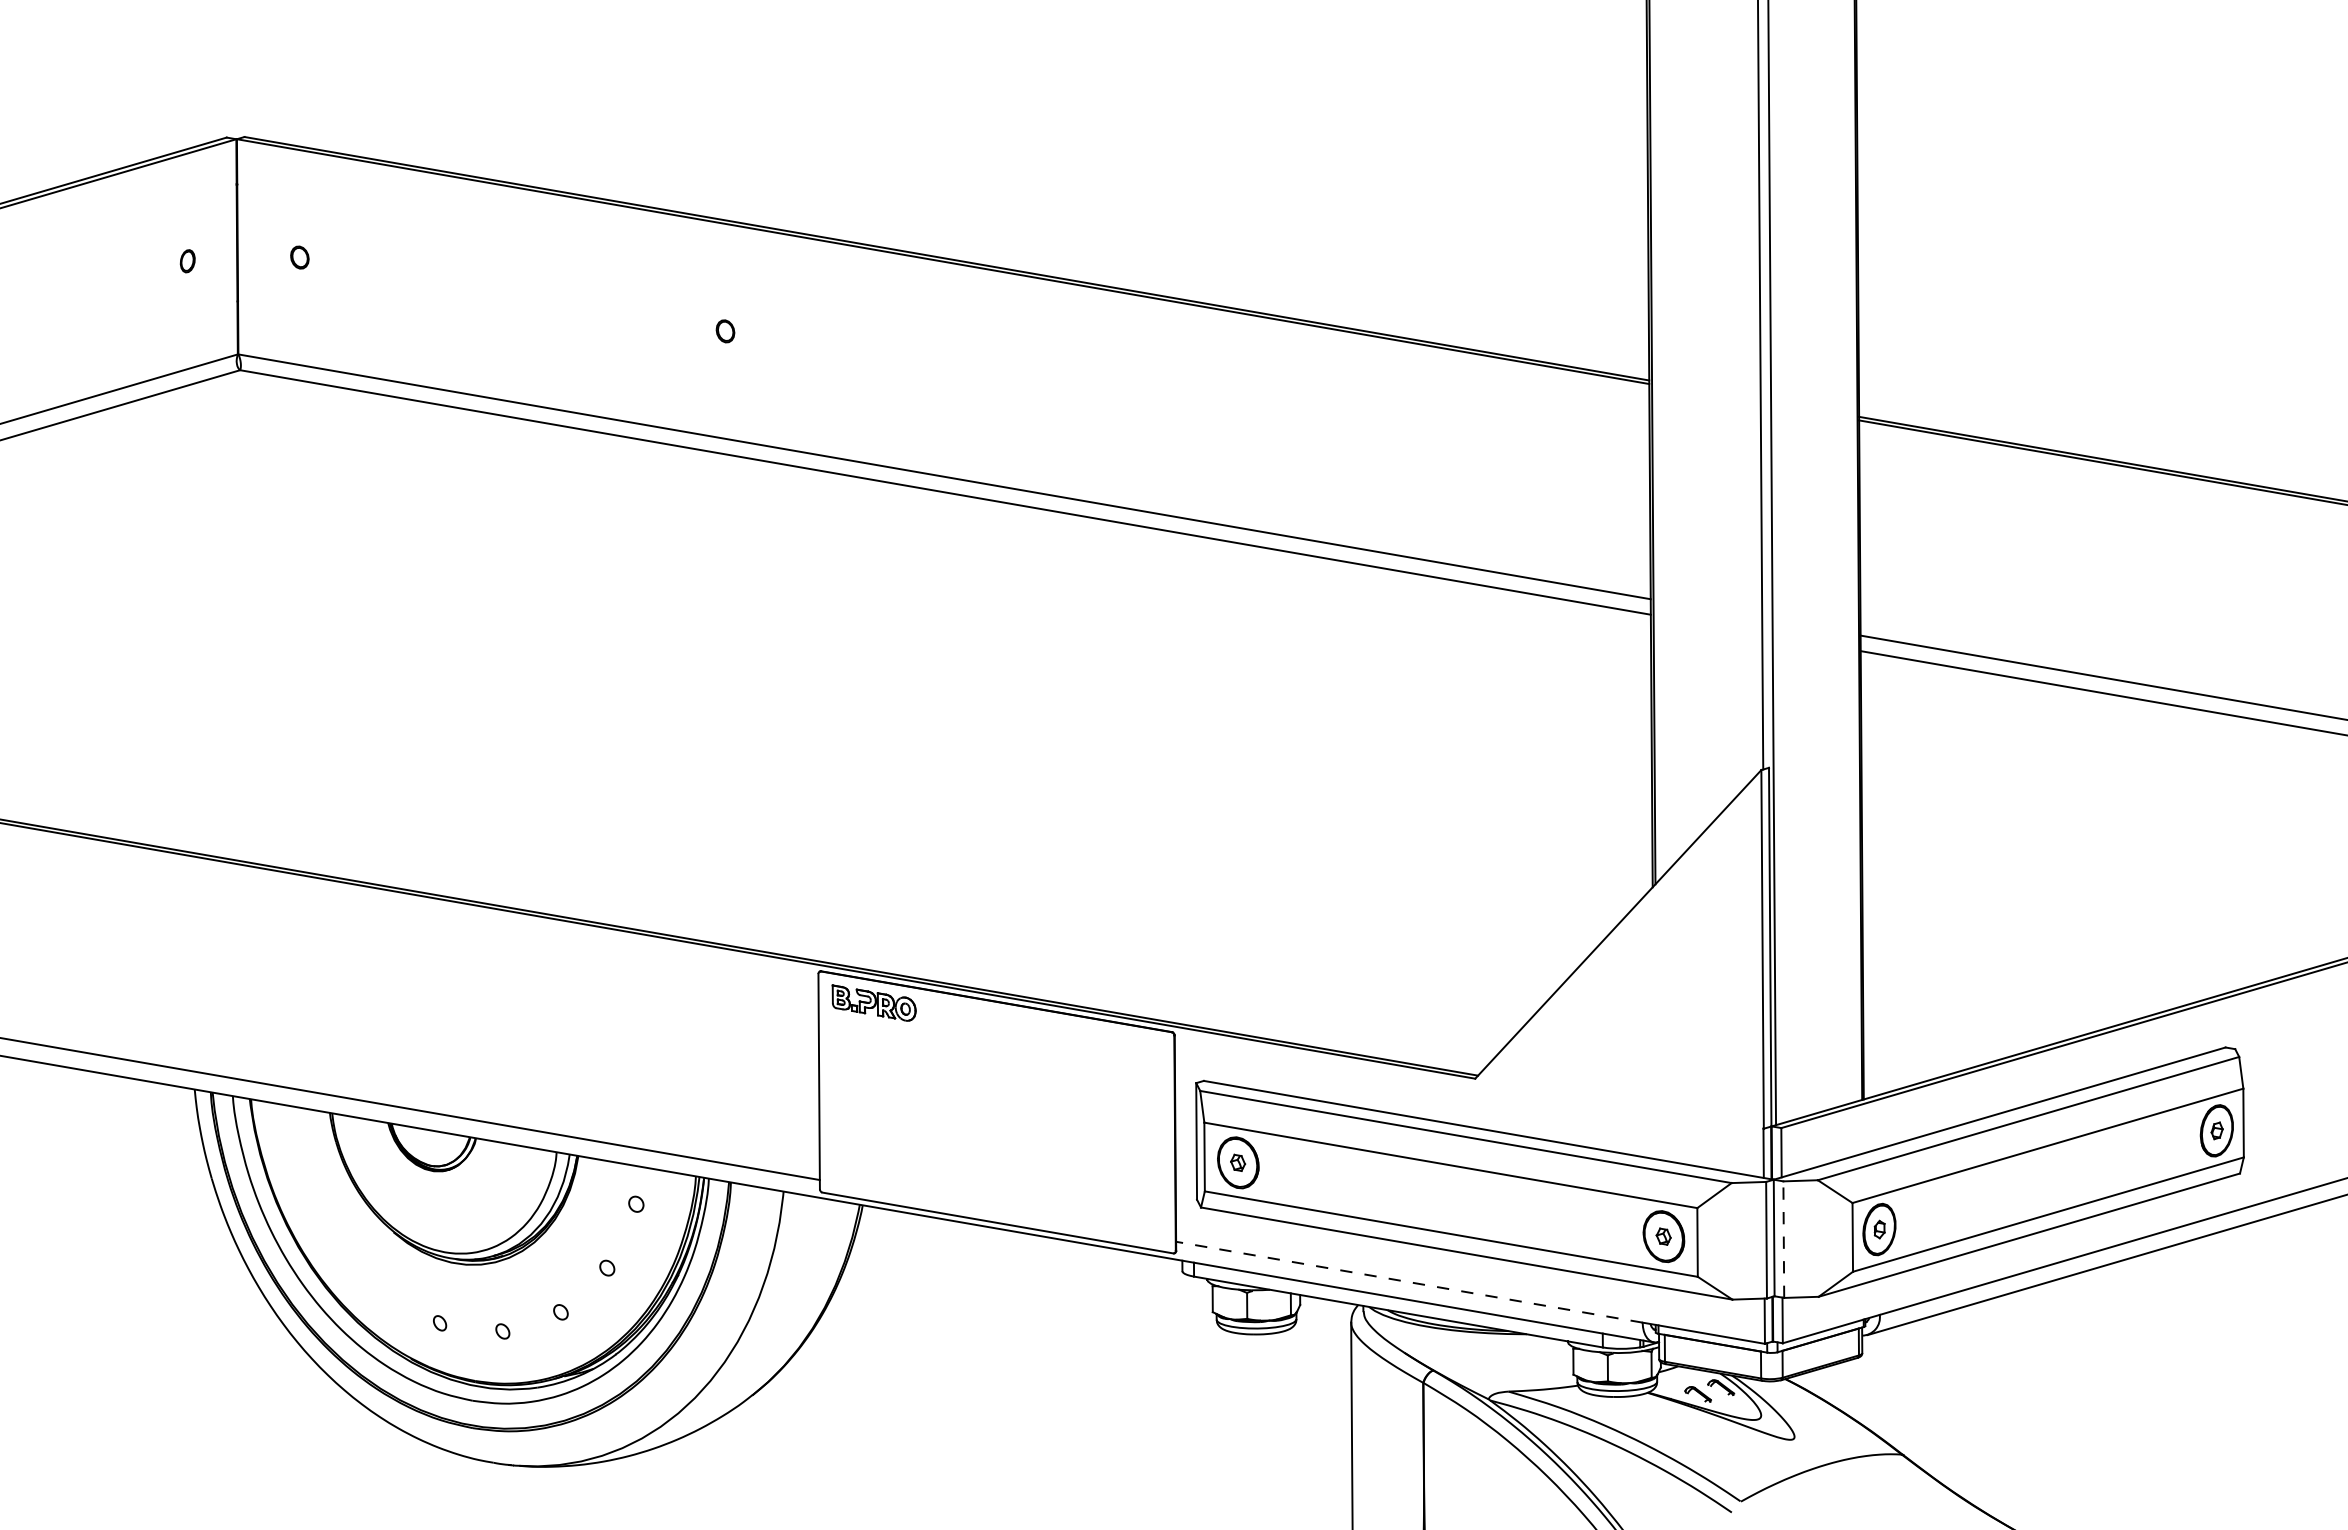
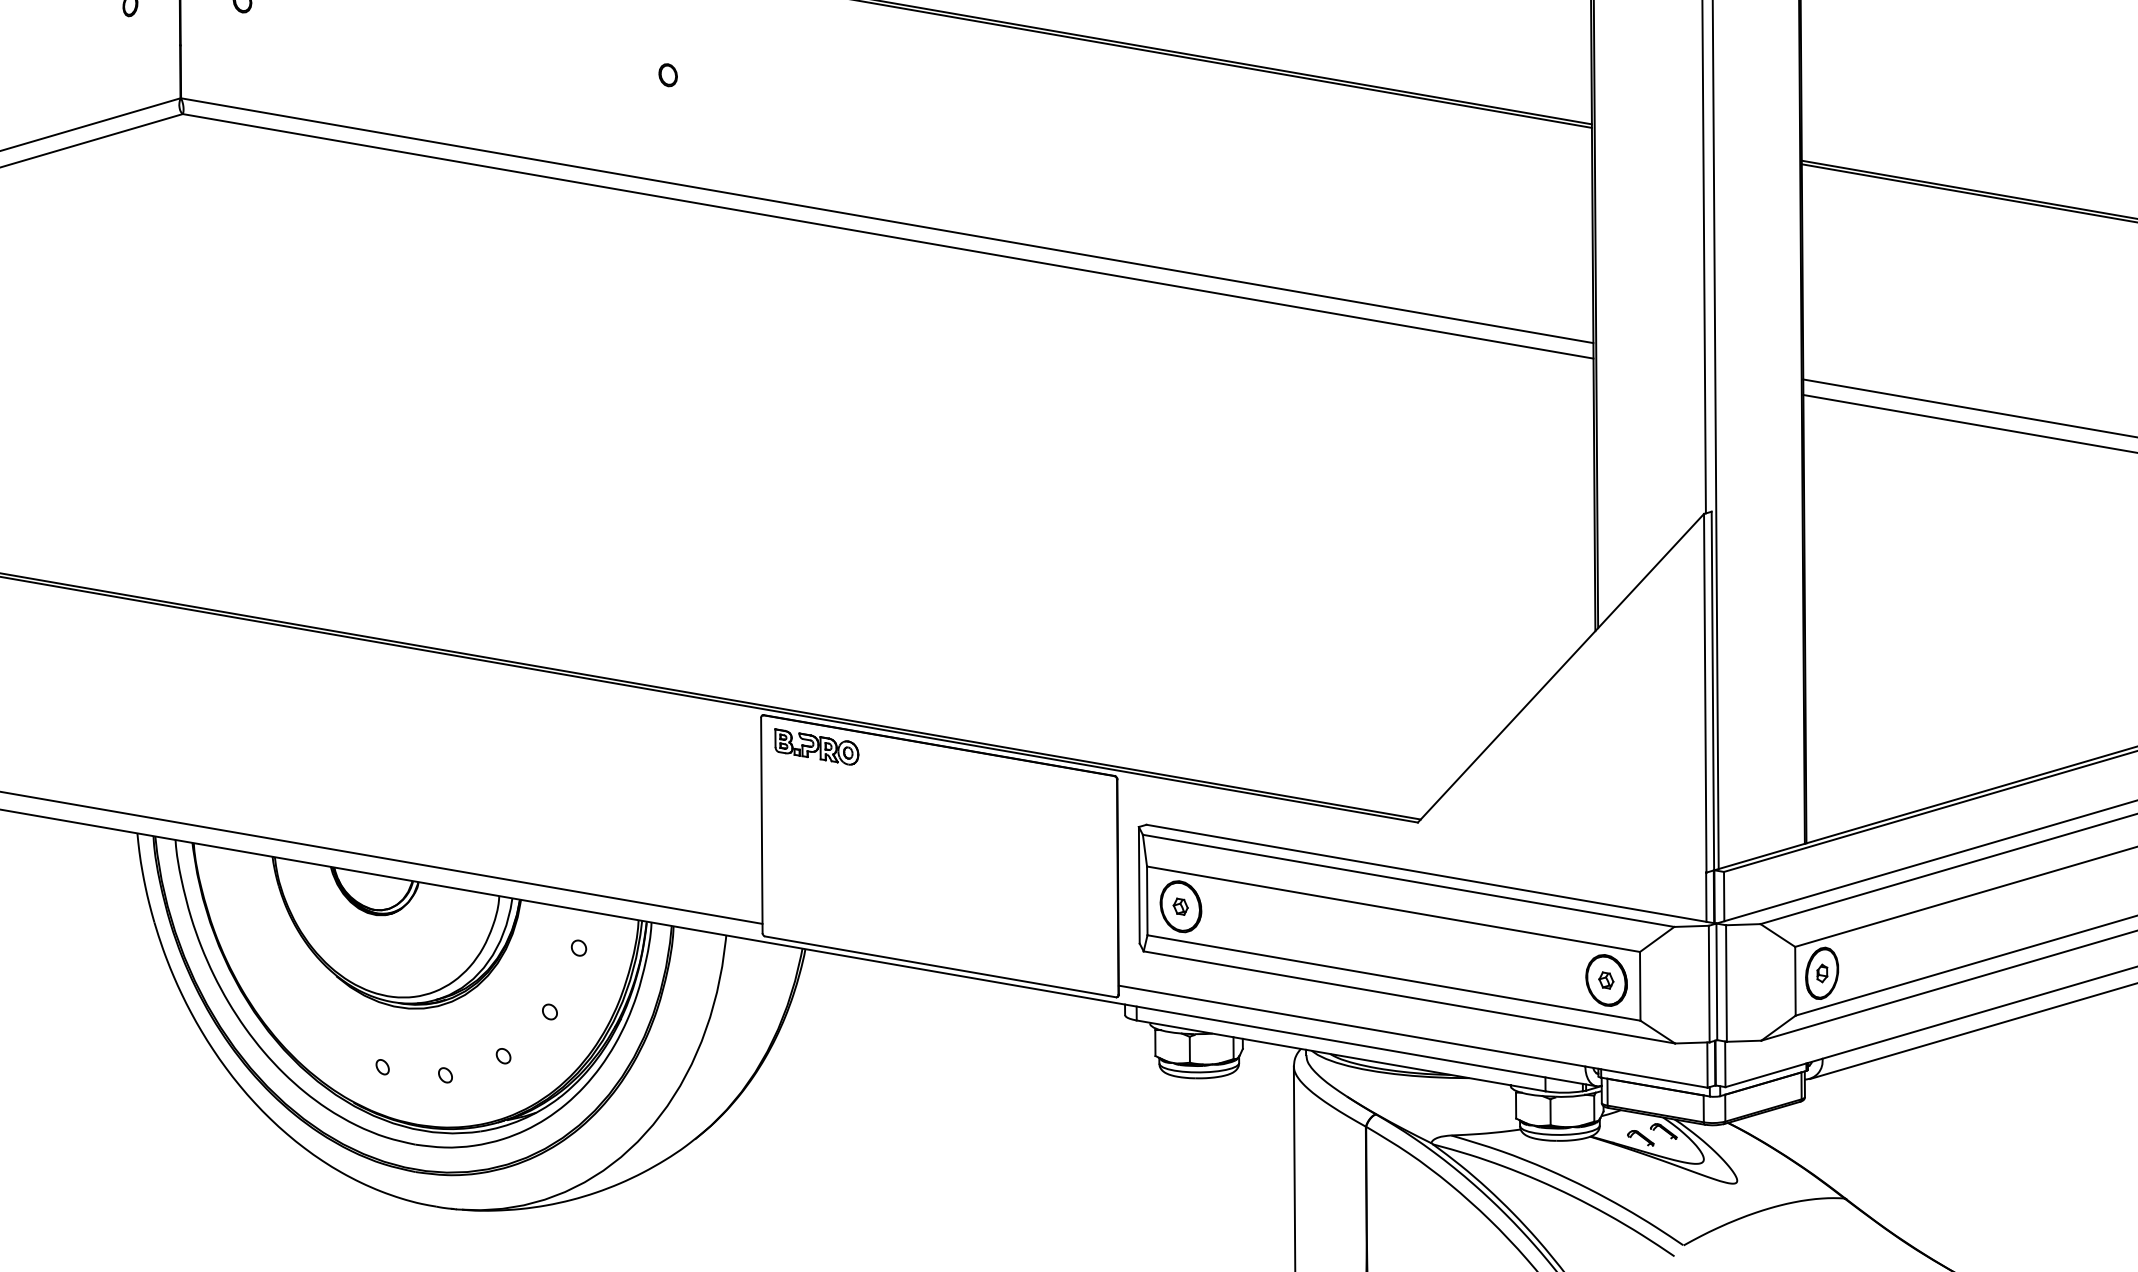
line: (1783, 1239) -> (1726, 983), dashed -> solid
line: (1409, 1282) -> (1352, 1026), dashed -> solid

